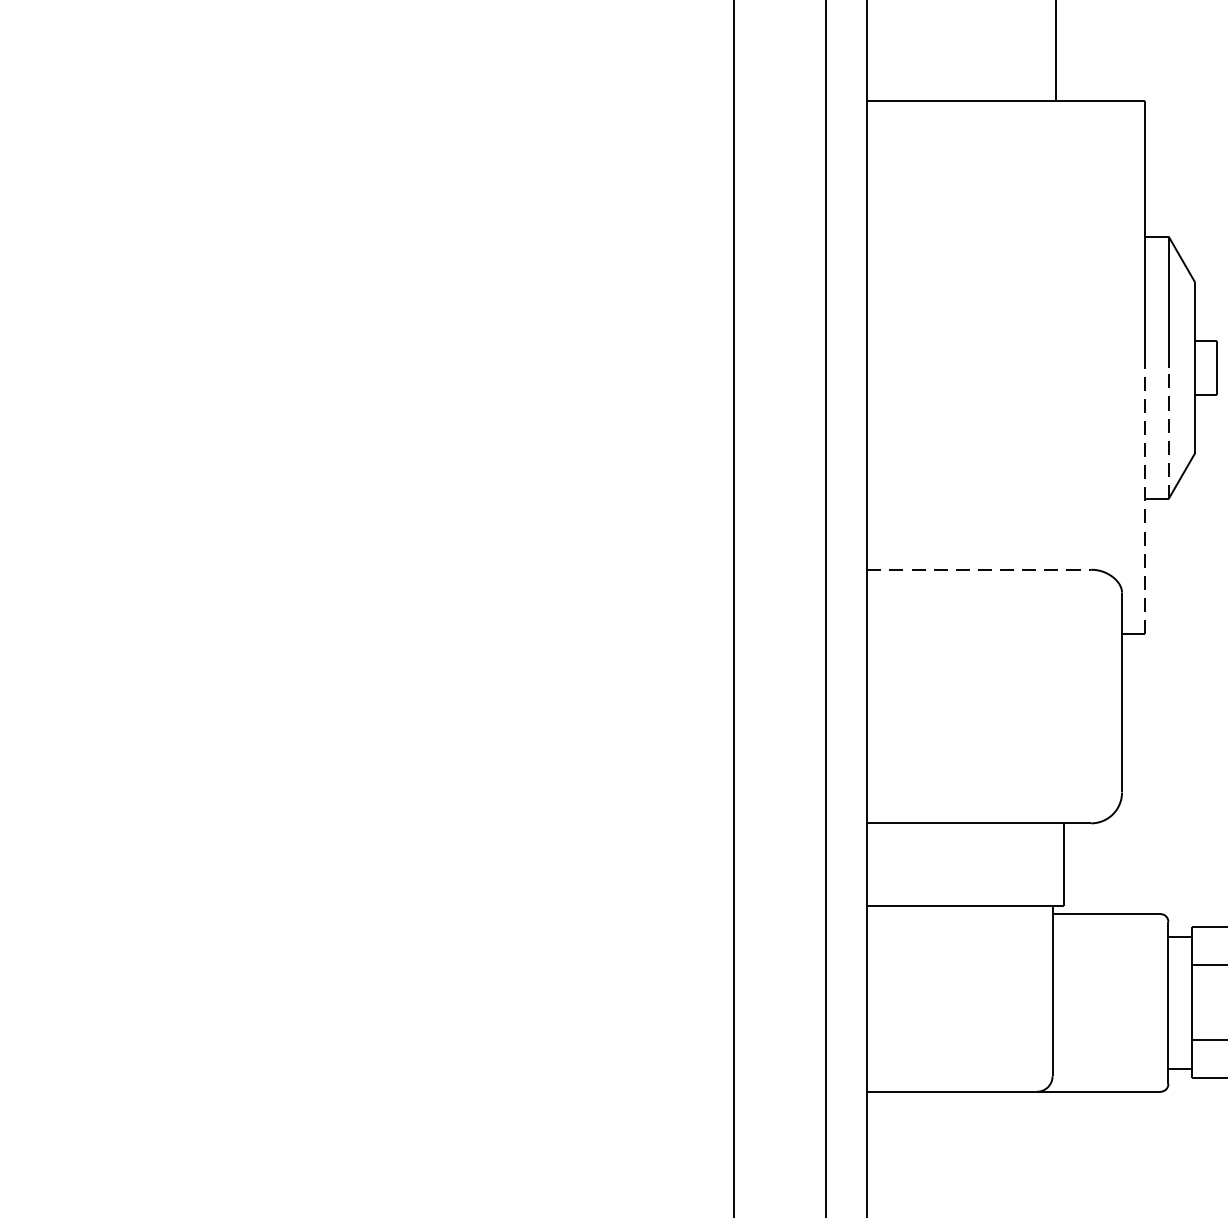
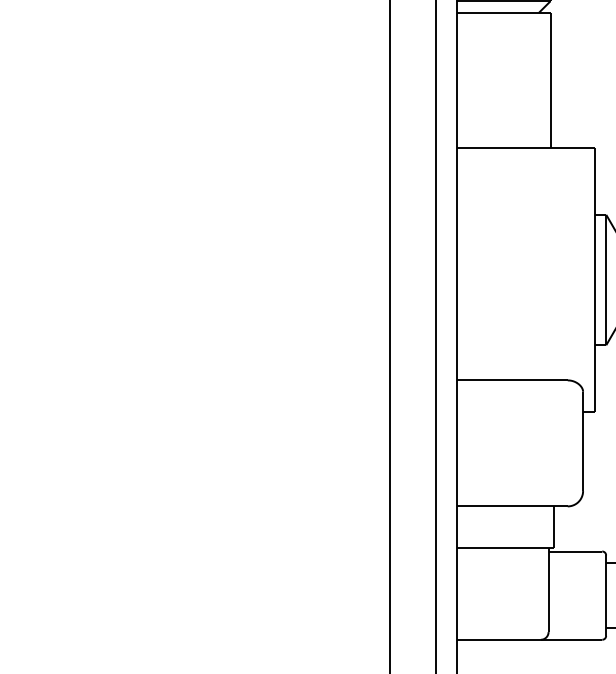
line: (1169, 433) -> (606, 312), dashed -> solid
line: (1144, 499) -> (594, 345), dashed -> solid
line: (979, 569) -> (512, 380), dashed -> solid

